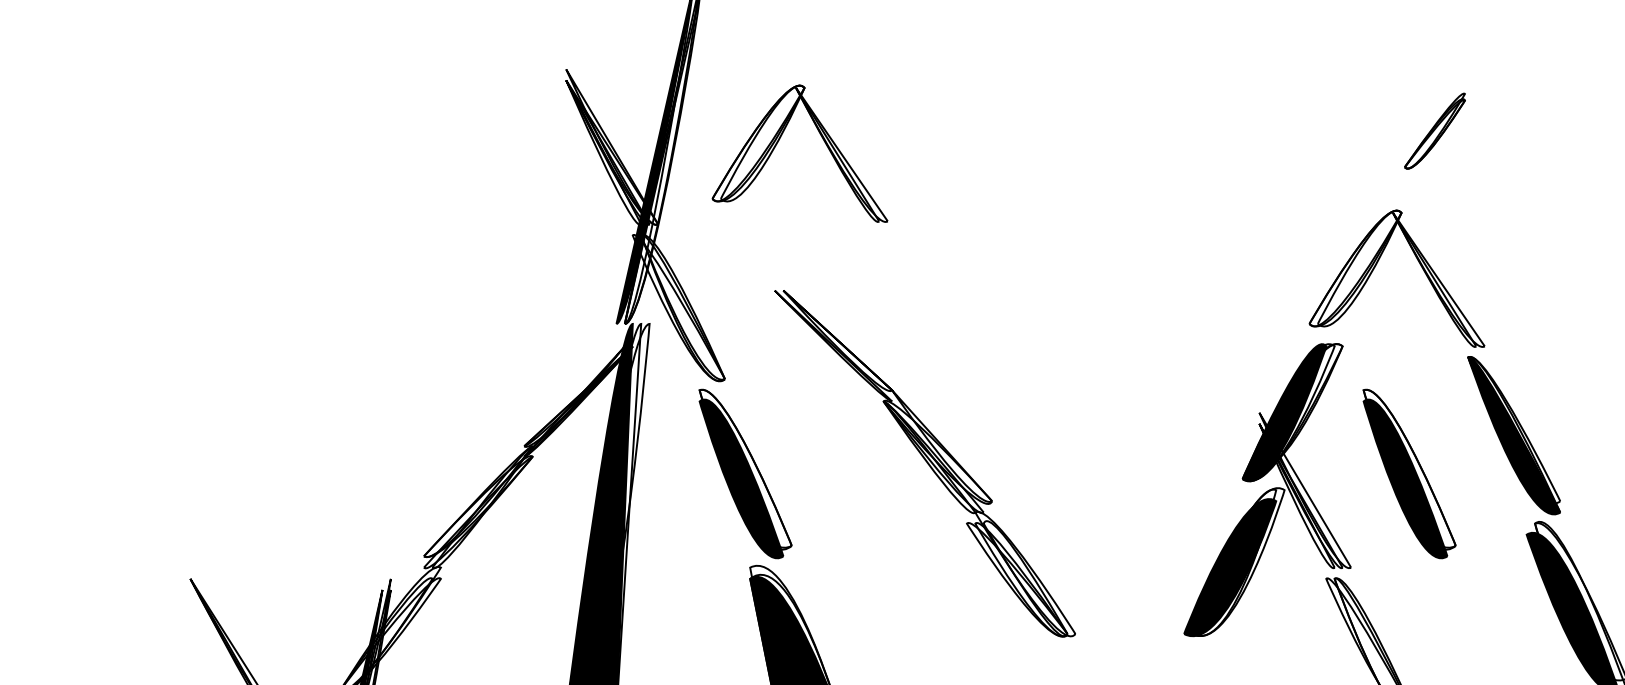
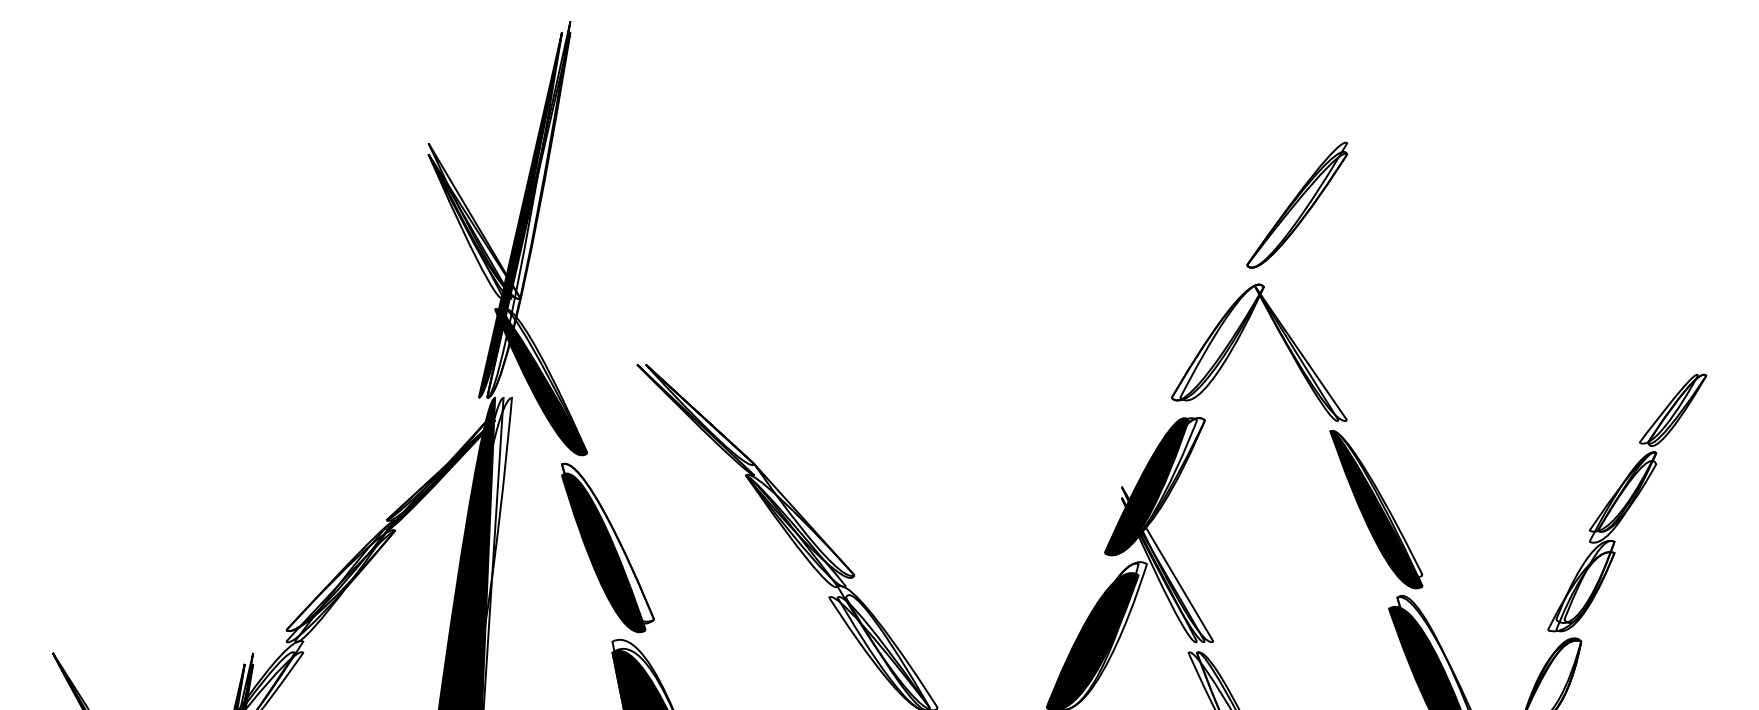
part: (1435, 130) -> (1297, 204), size x1.67
part: (778, 143) -> (640, 217), removed
fill: (679, 307) -> (541, 381), added
part: (1409, 473) -> (1271, 547), removed

